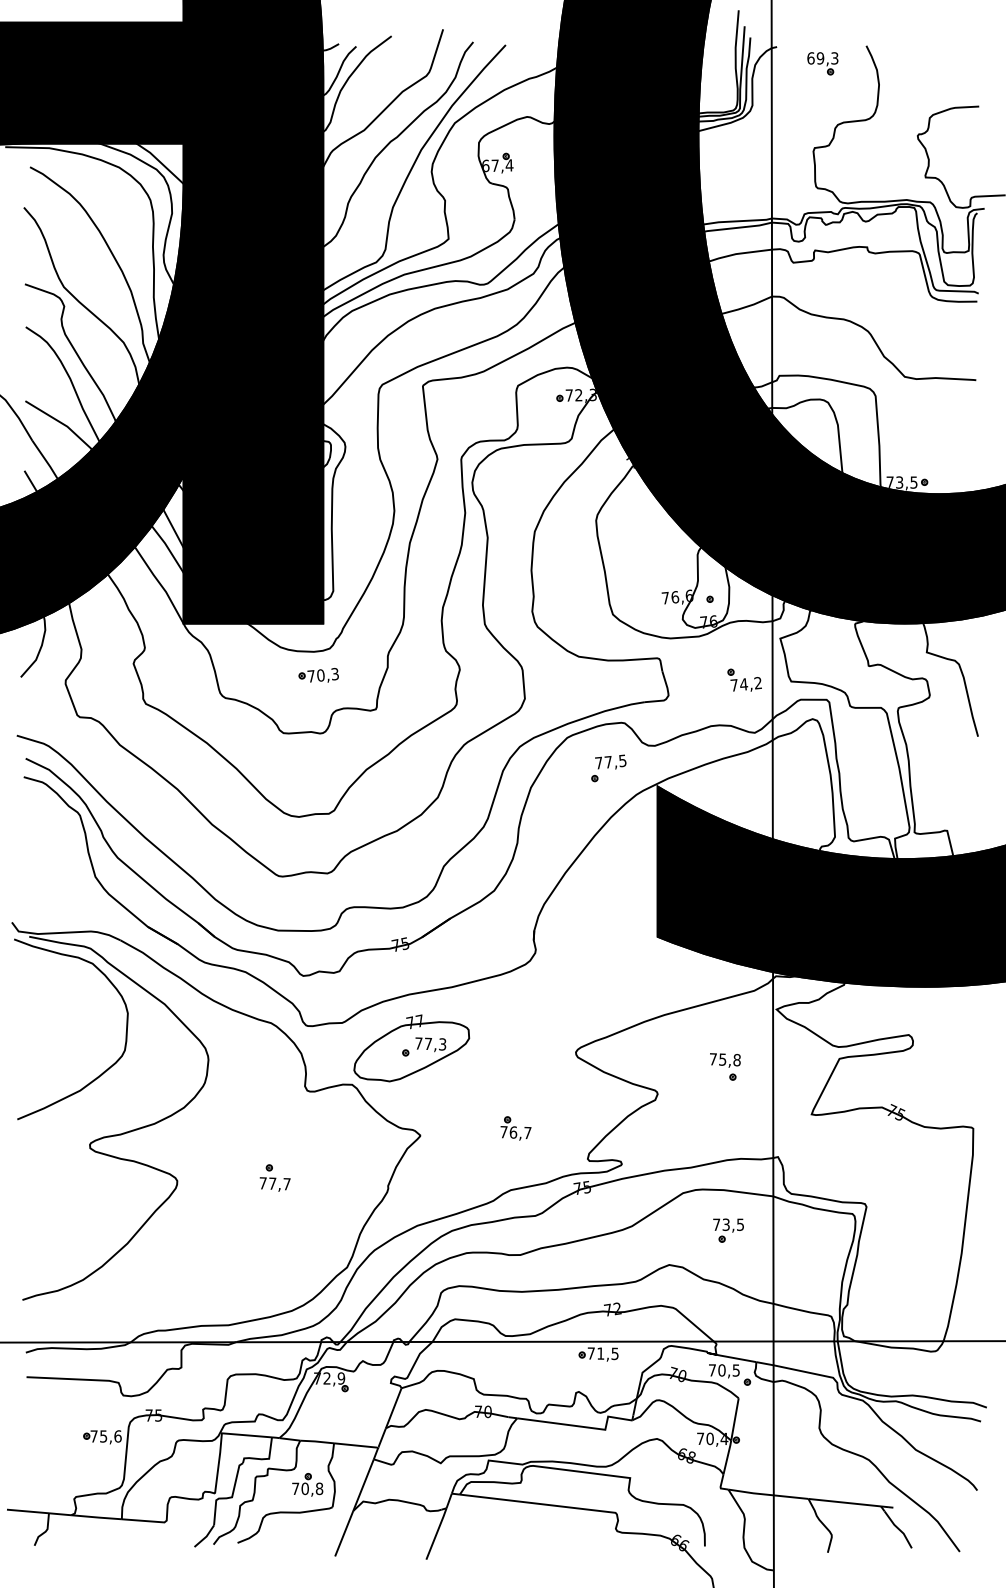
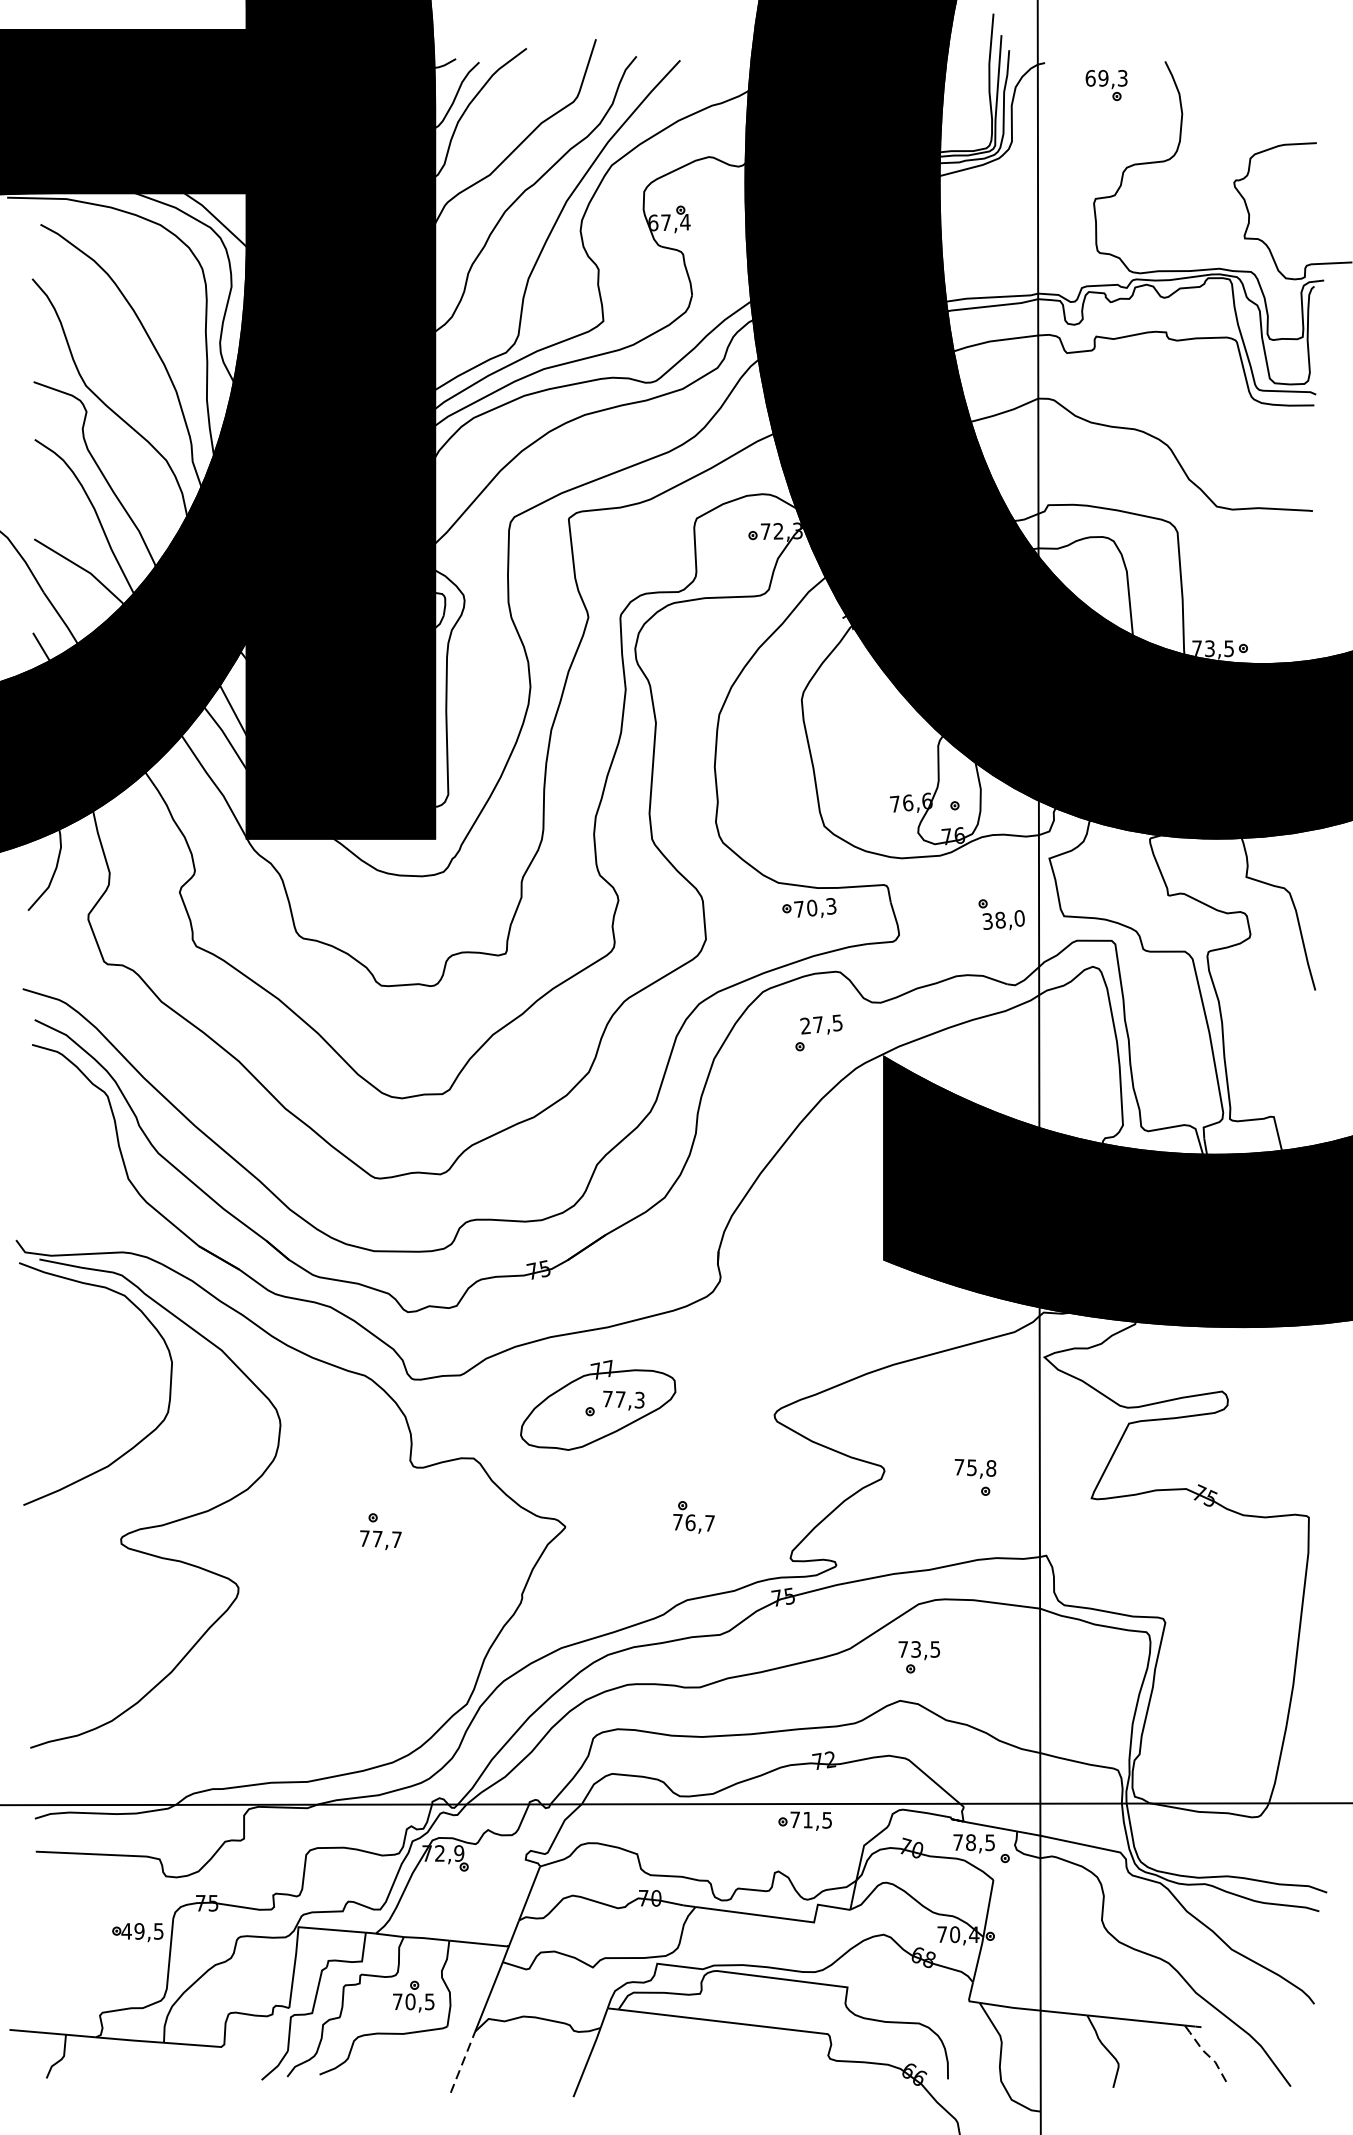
part: (318, 675) -> (808, 908), moved
text: (745, 684) -> (1002, 920), 74,2 -> 38,0
text: (598, 762) -> (804, 1025), 77,5 -> 27,5
part: (411, 1048) -> (597, 1405), moved
part: (725, 1066) -> (975, 1476), moved
part: (274, 1177) -> (379, 1530), moved
part: (728, 1230) -> (919, 1657), moved
text: (721, 1370) -> (970, 1842), 70,5 -> 78,5
text: (105, 1436) -> (141, 1931), 75,6 -> 49,5
text: (319, 1488) -> (429, 2001), 70,8 -> 70,5
line: (898, 1528) -> (1208, 2055), solid -> dashed
line: (344, 1533) -> (463, 2061), solid -> dashed

